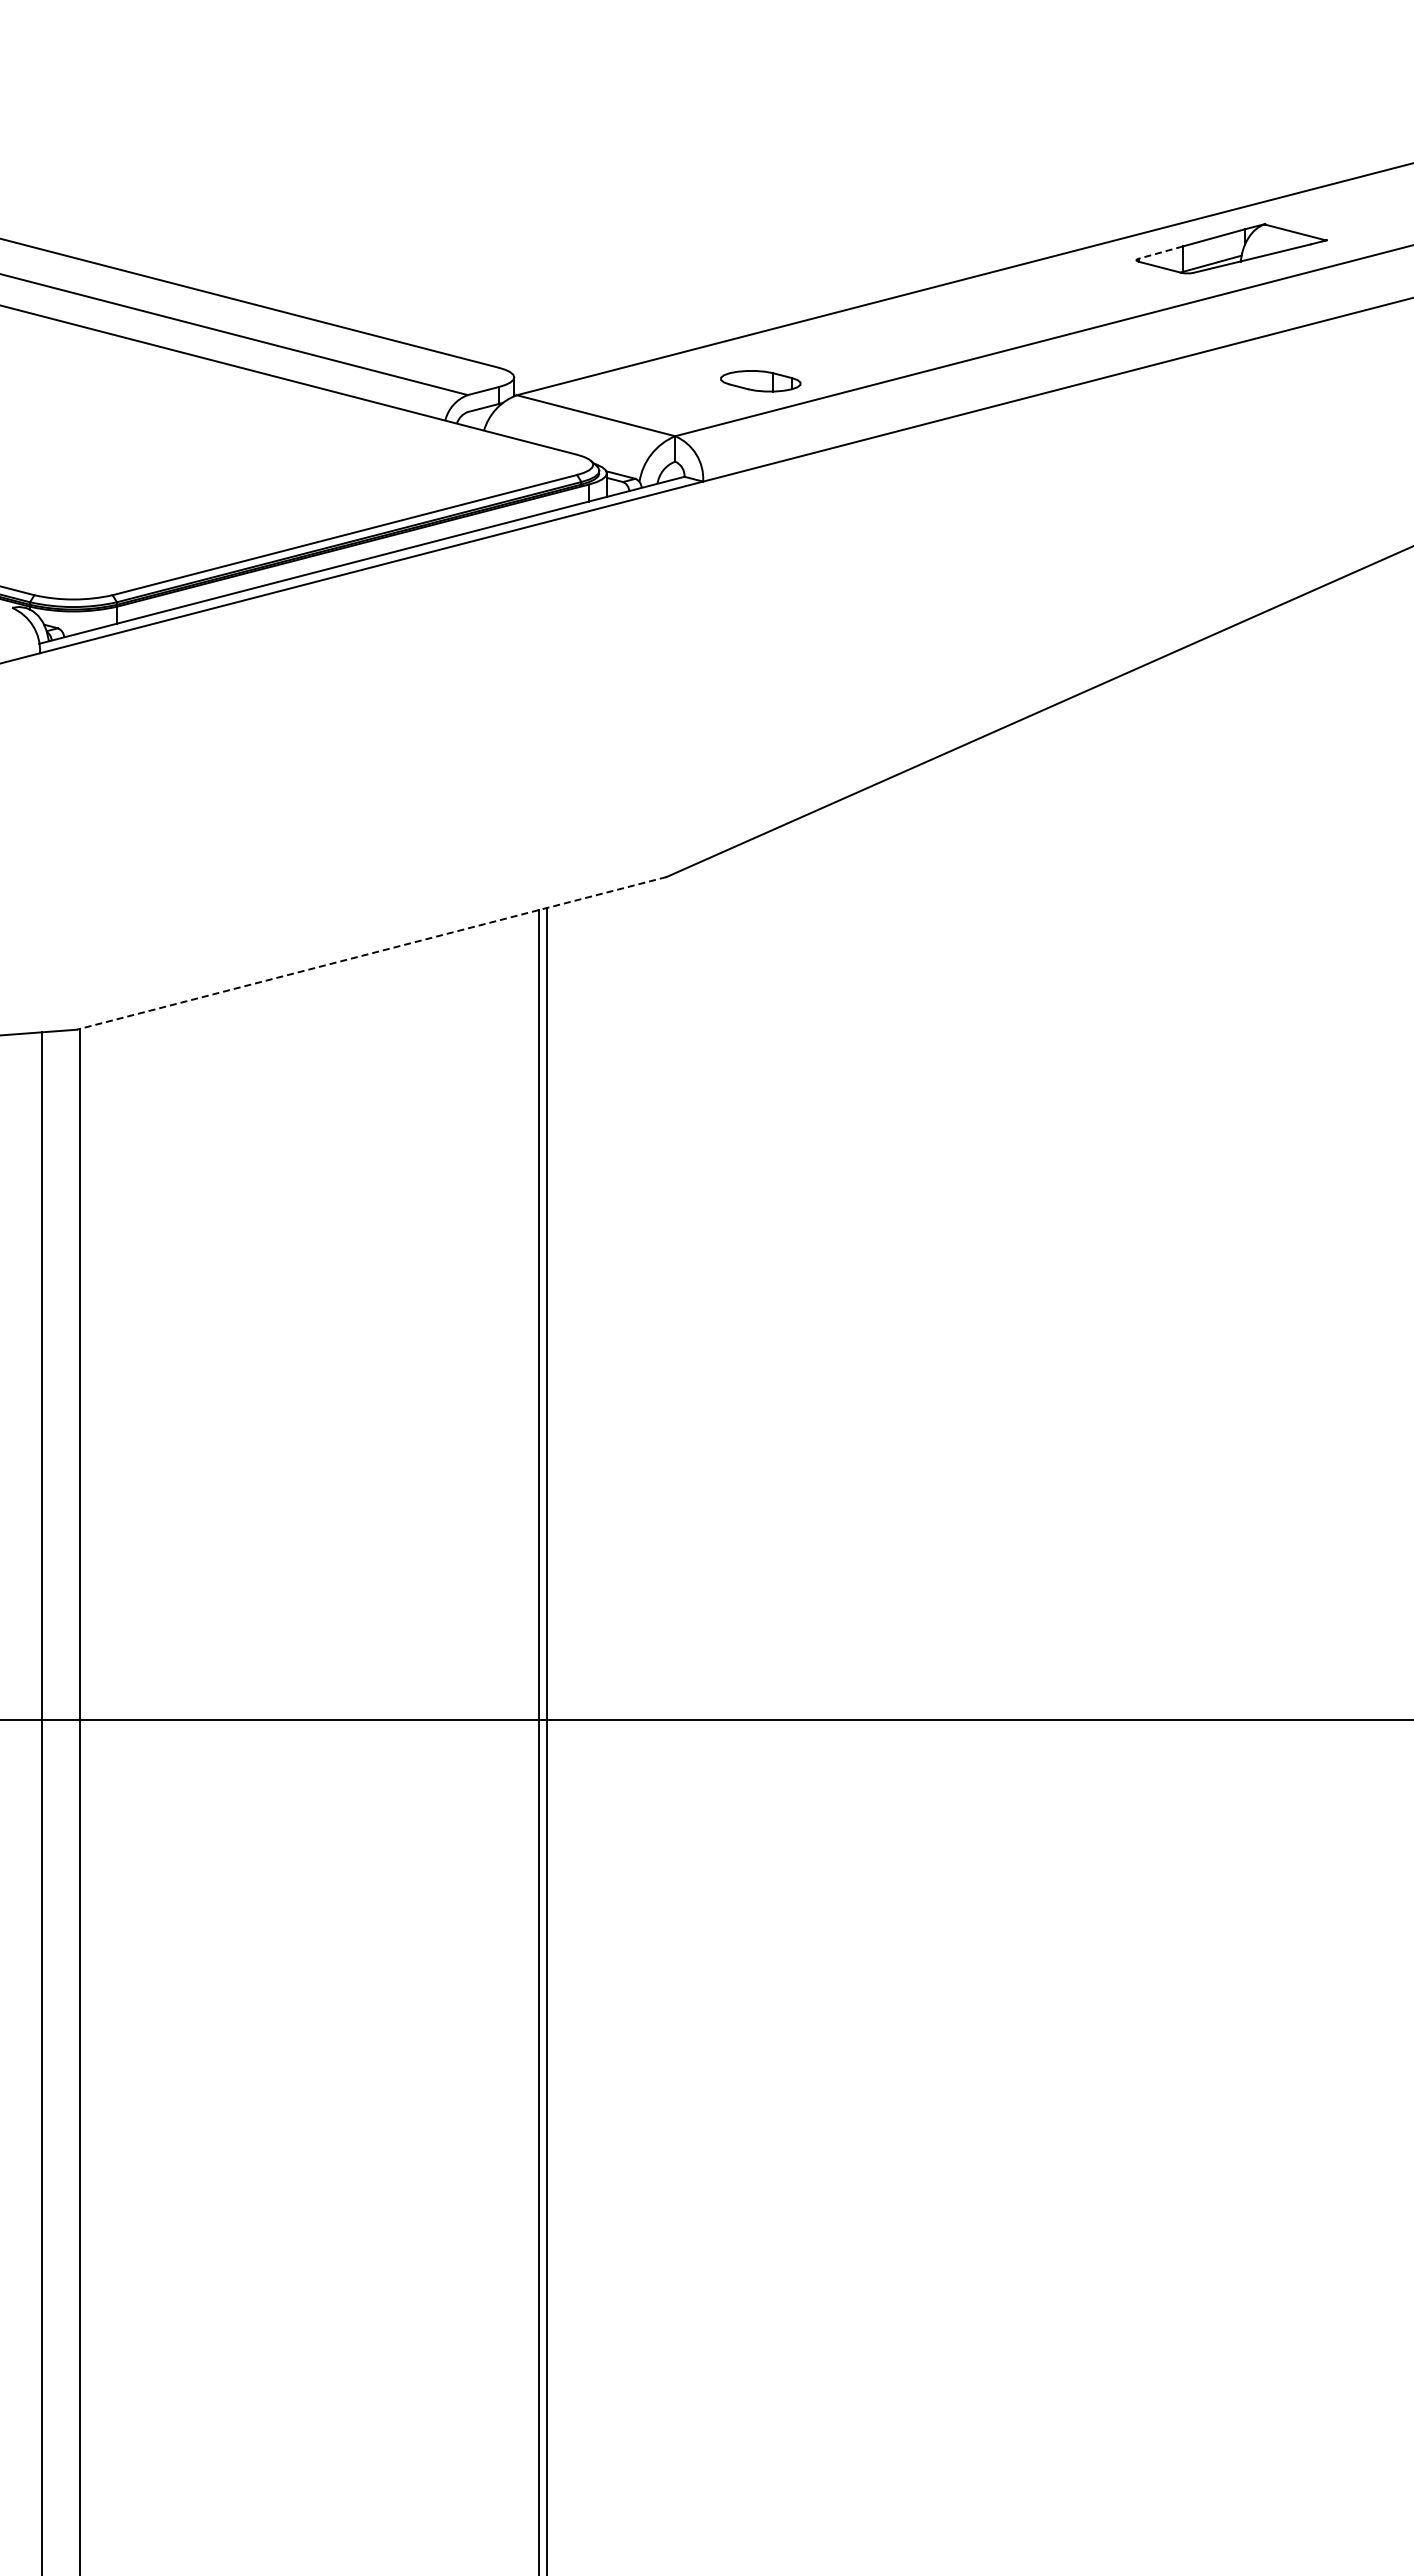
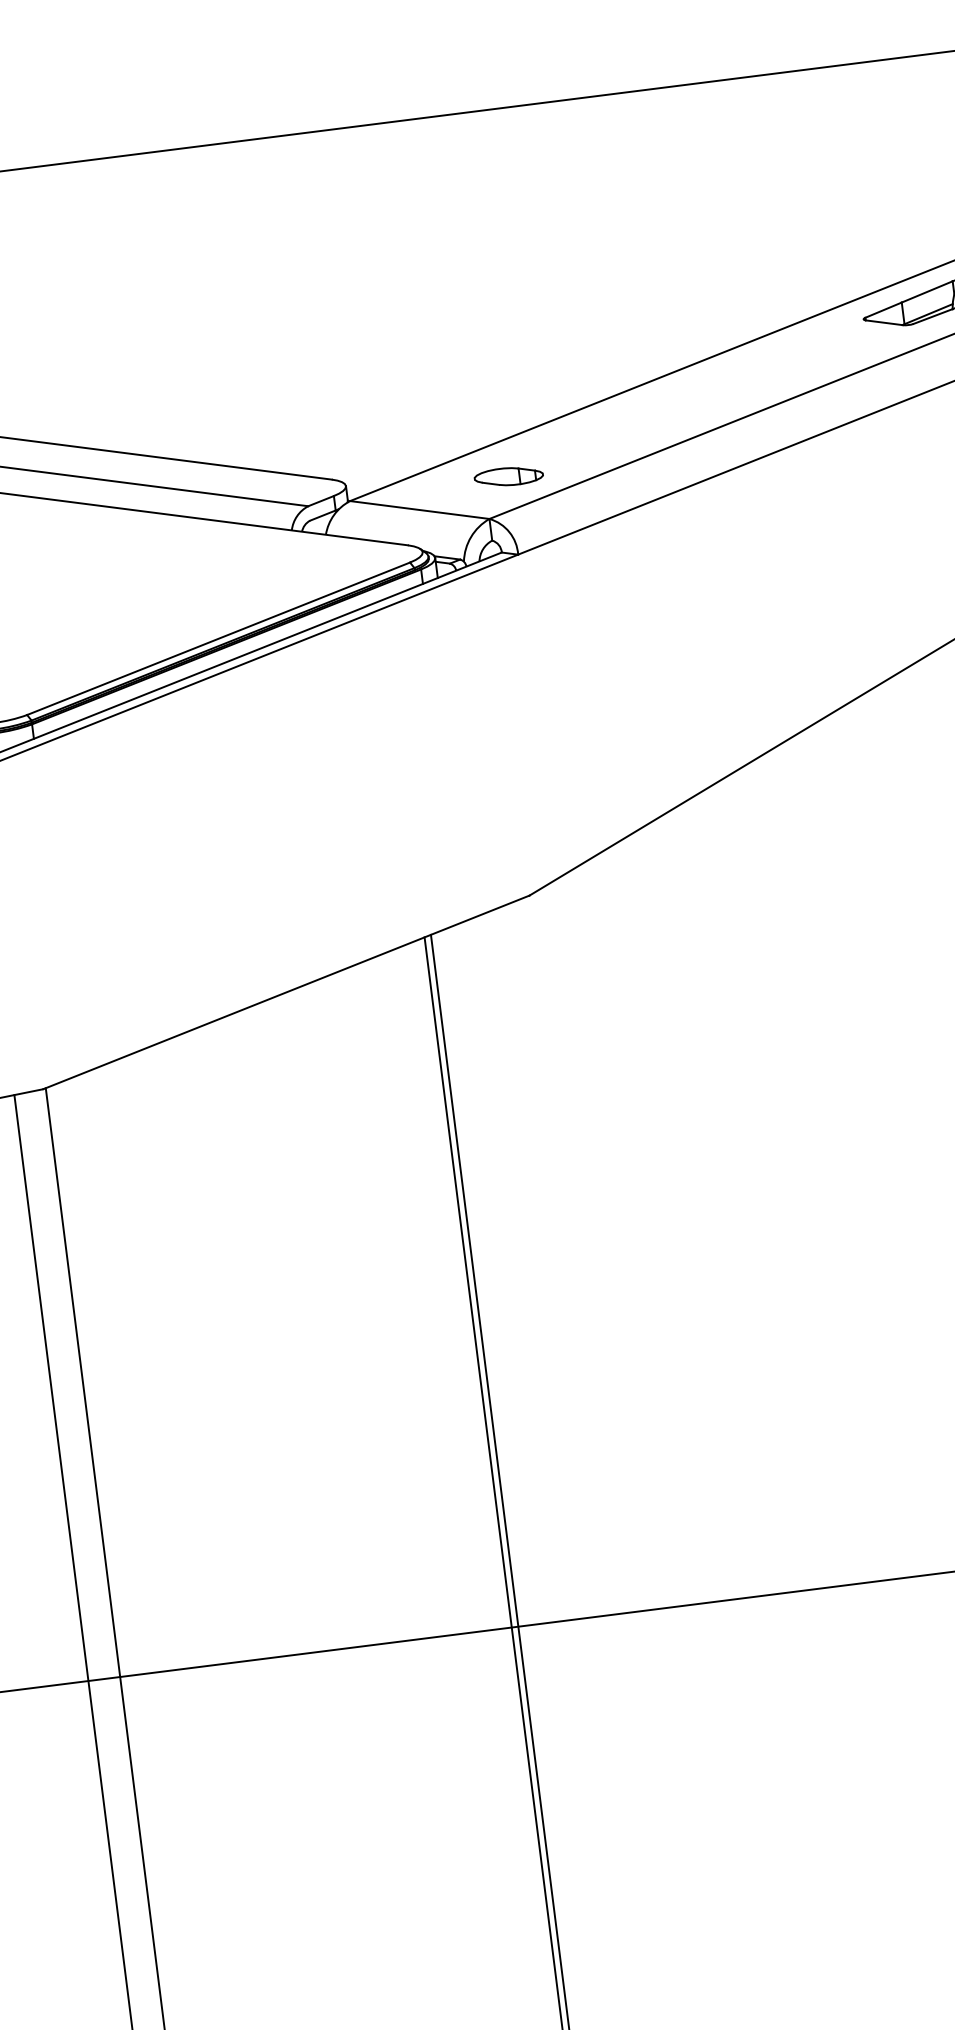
line: (1160, 252) -> (883, 310), dashed -> solid
part: (760, 381) -> (508, 476), moved
line: (371, 953) -> (286, 992), dashed -> solid

